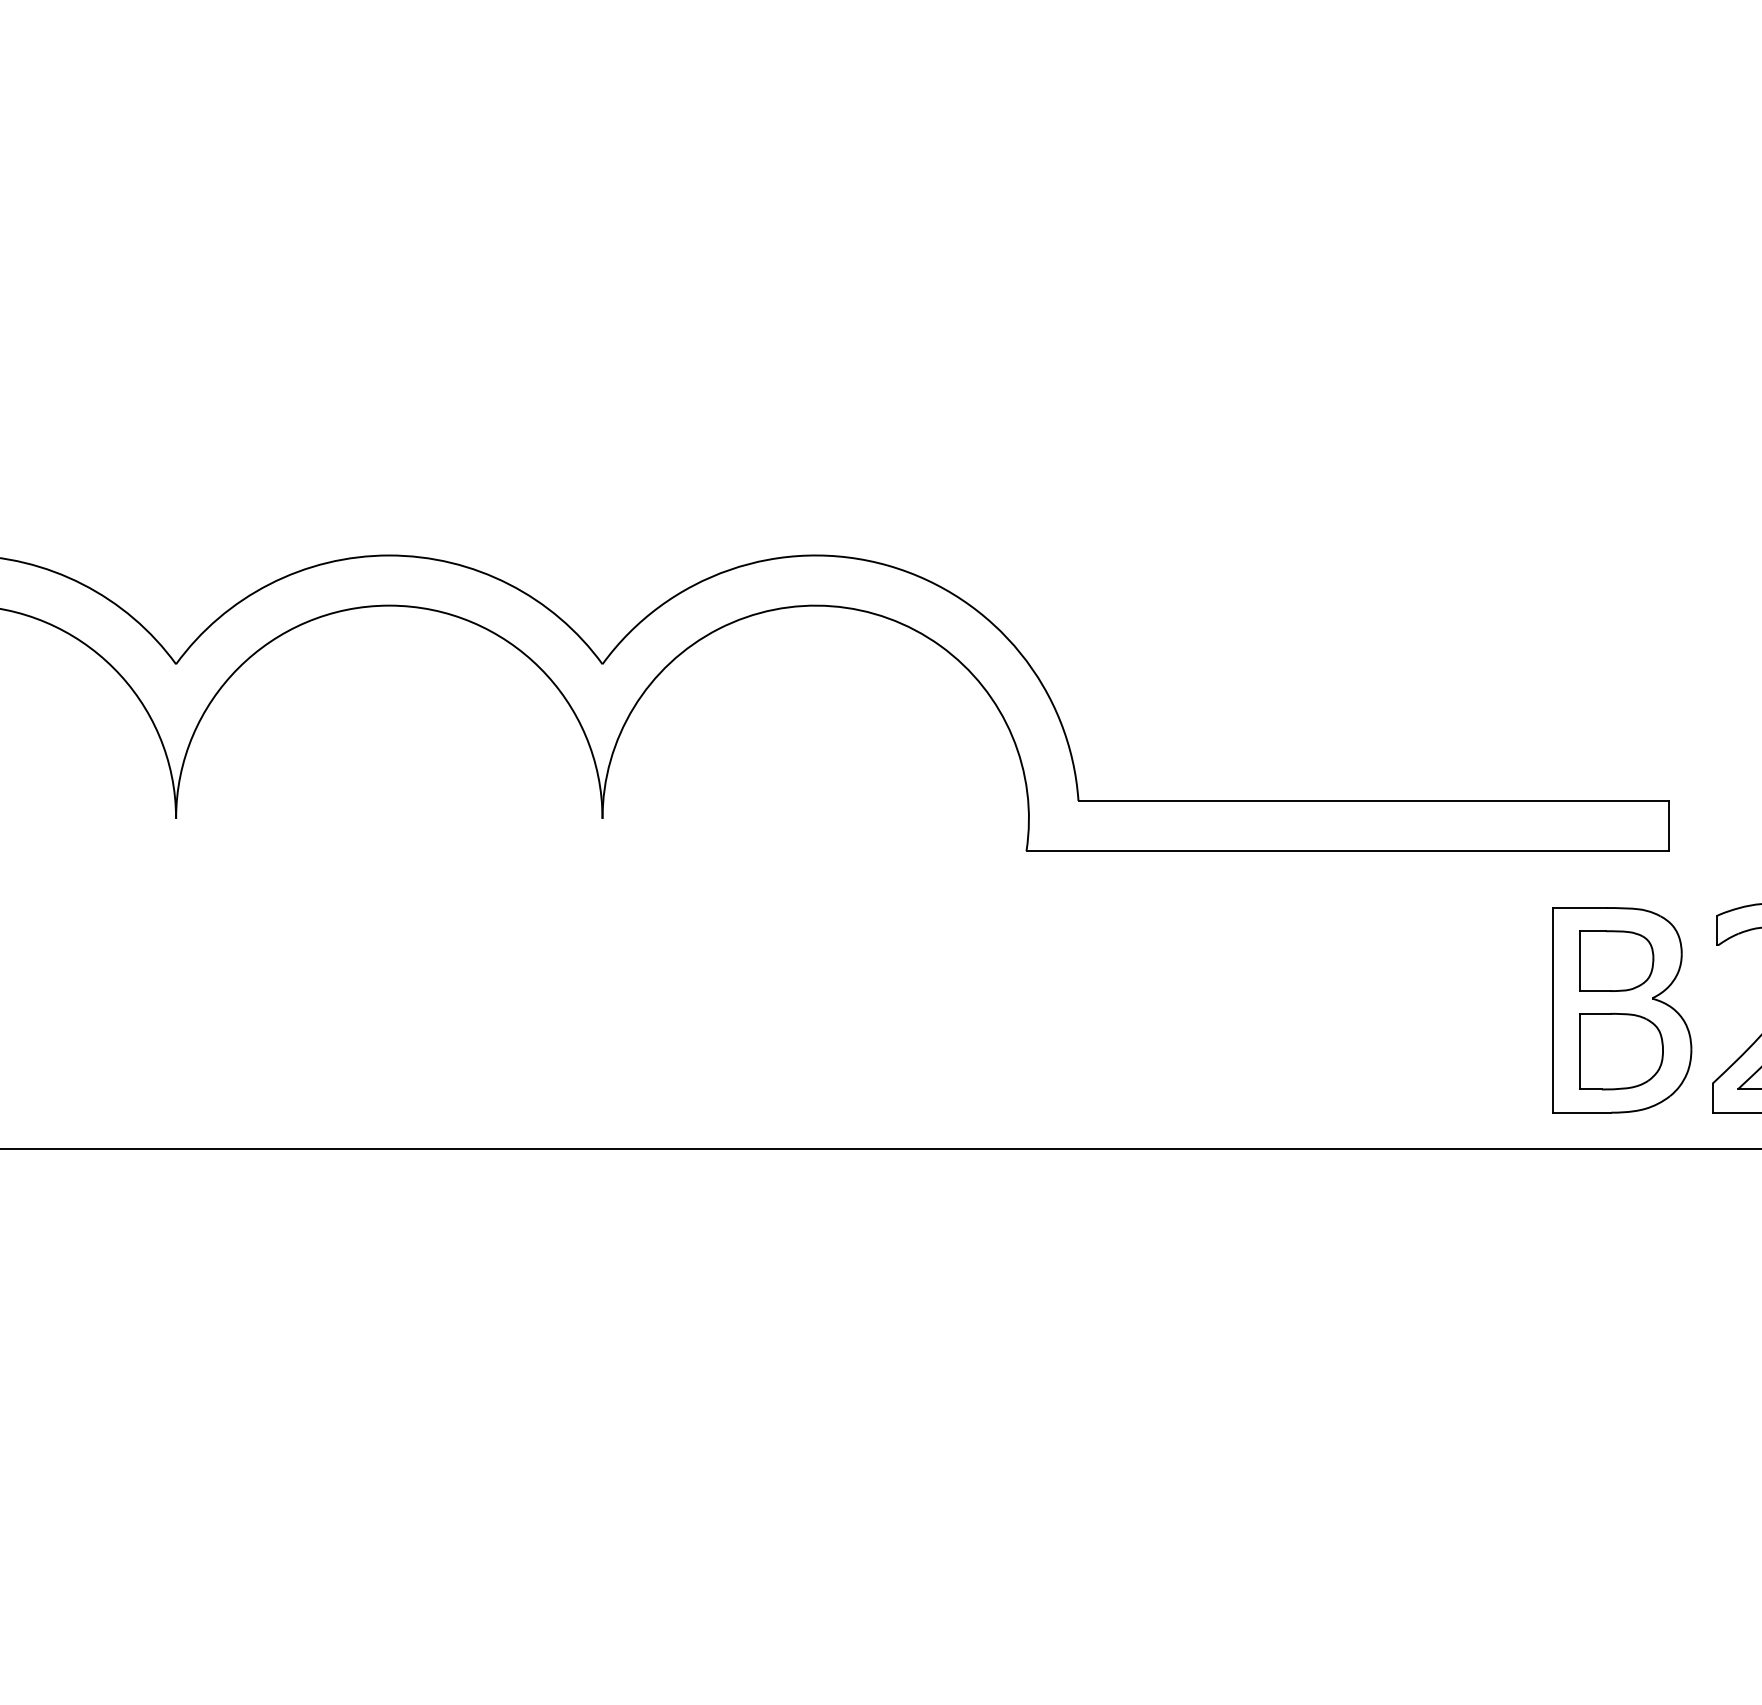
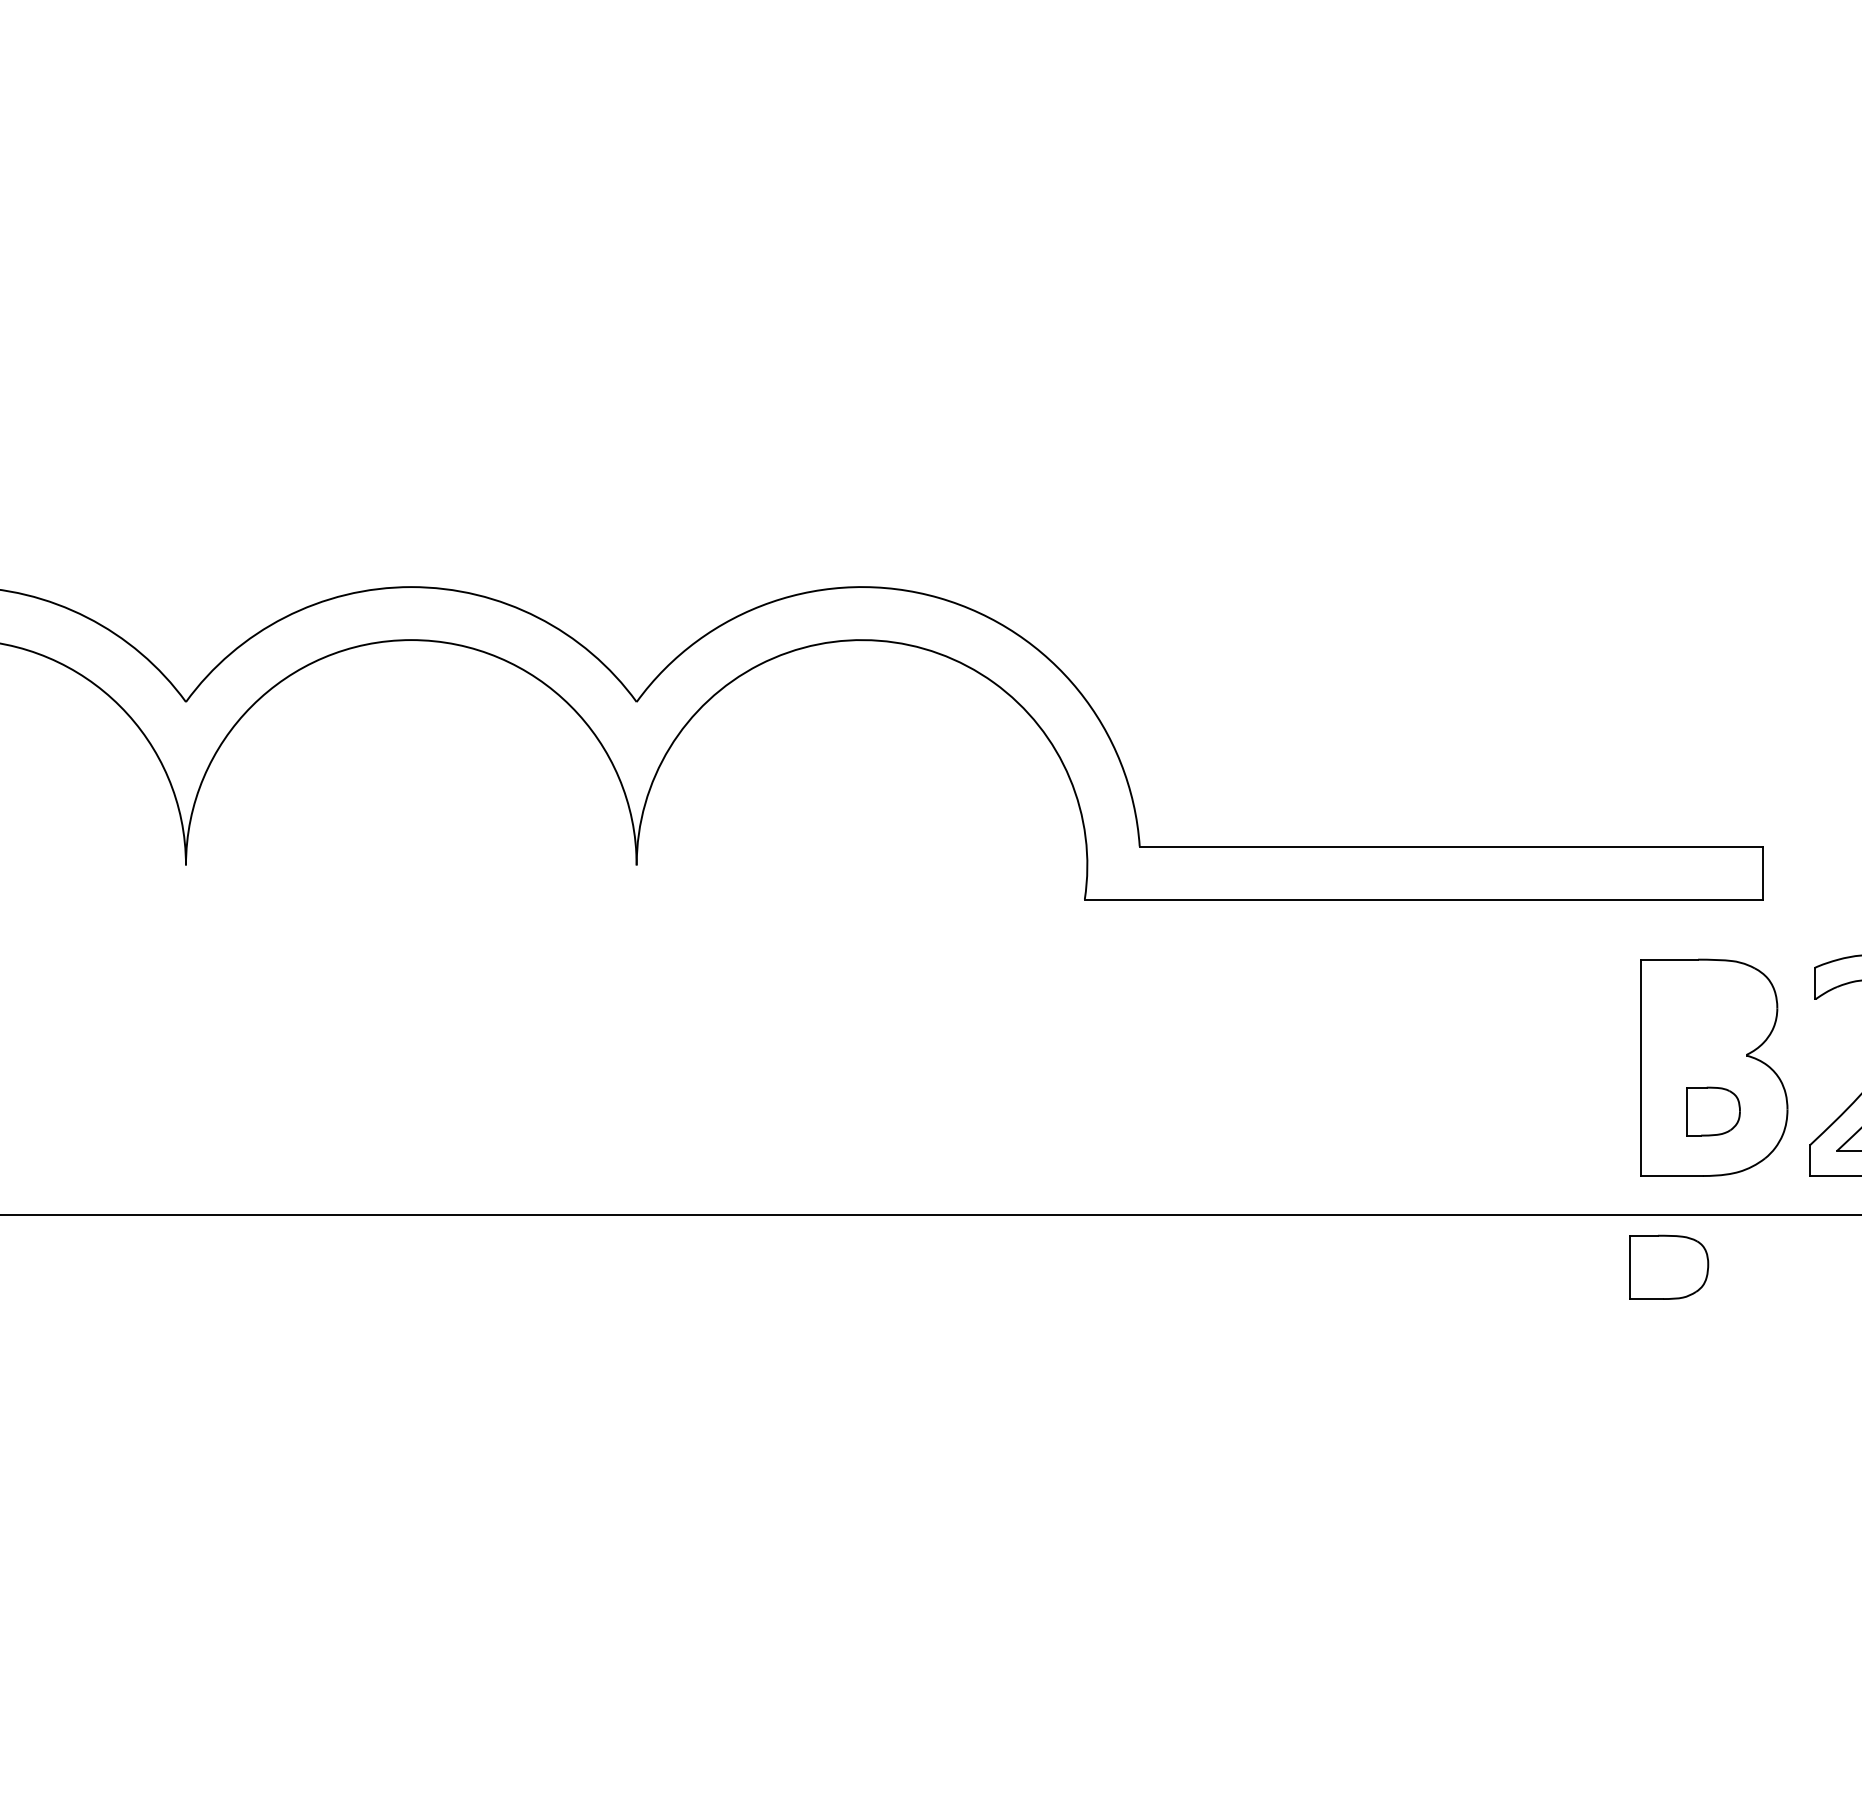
part: (1616, 960) -> (1669, 1266), moved
part: (1621, 1051) -> (1713, 1111), size x0.6

